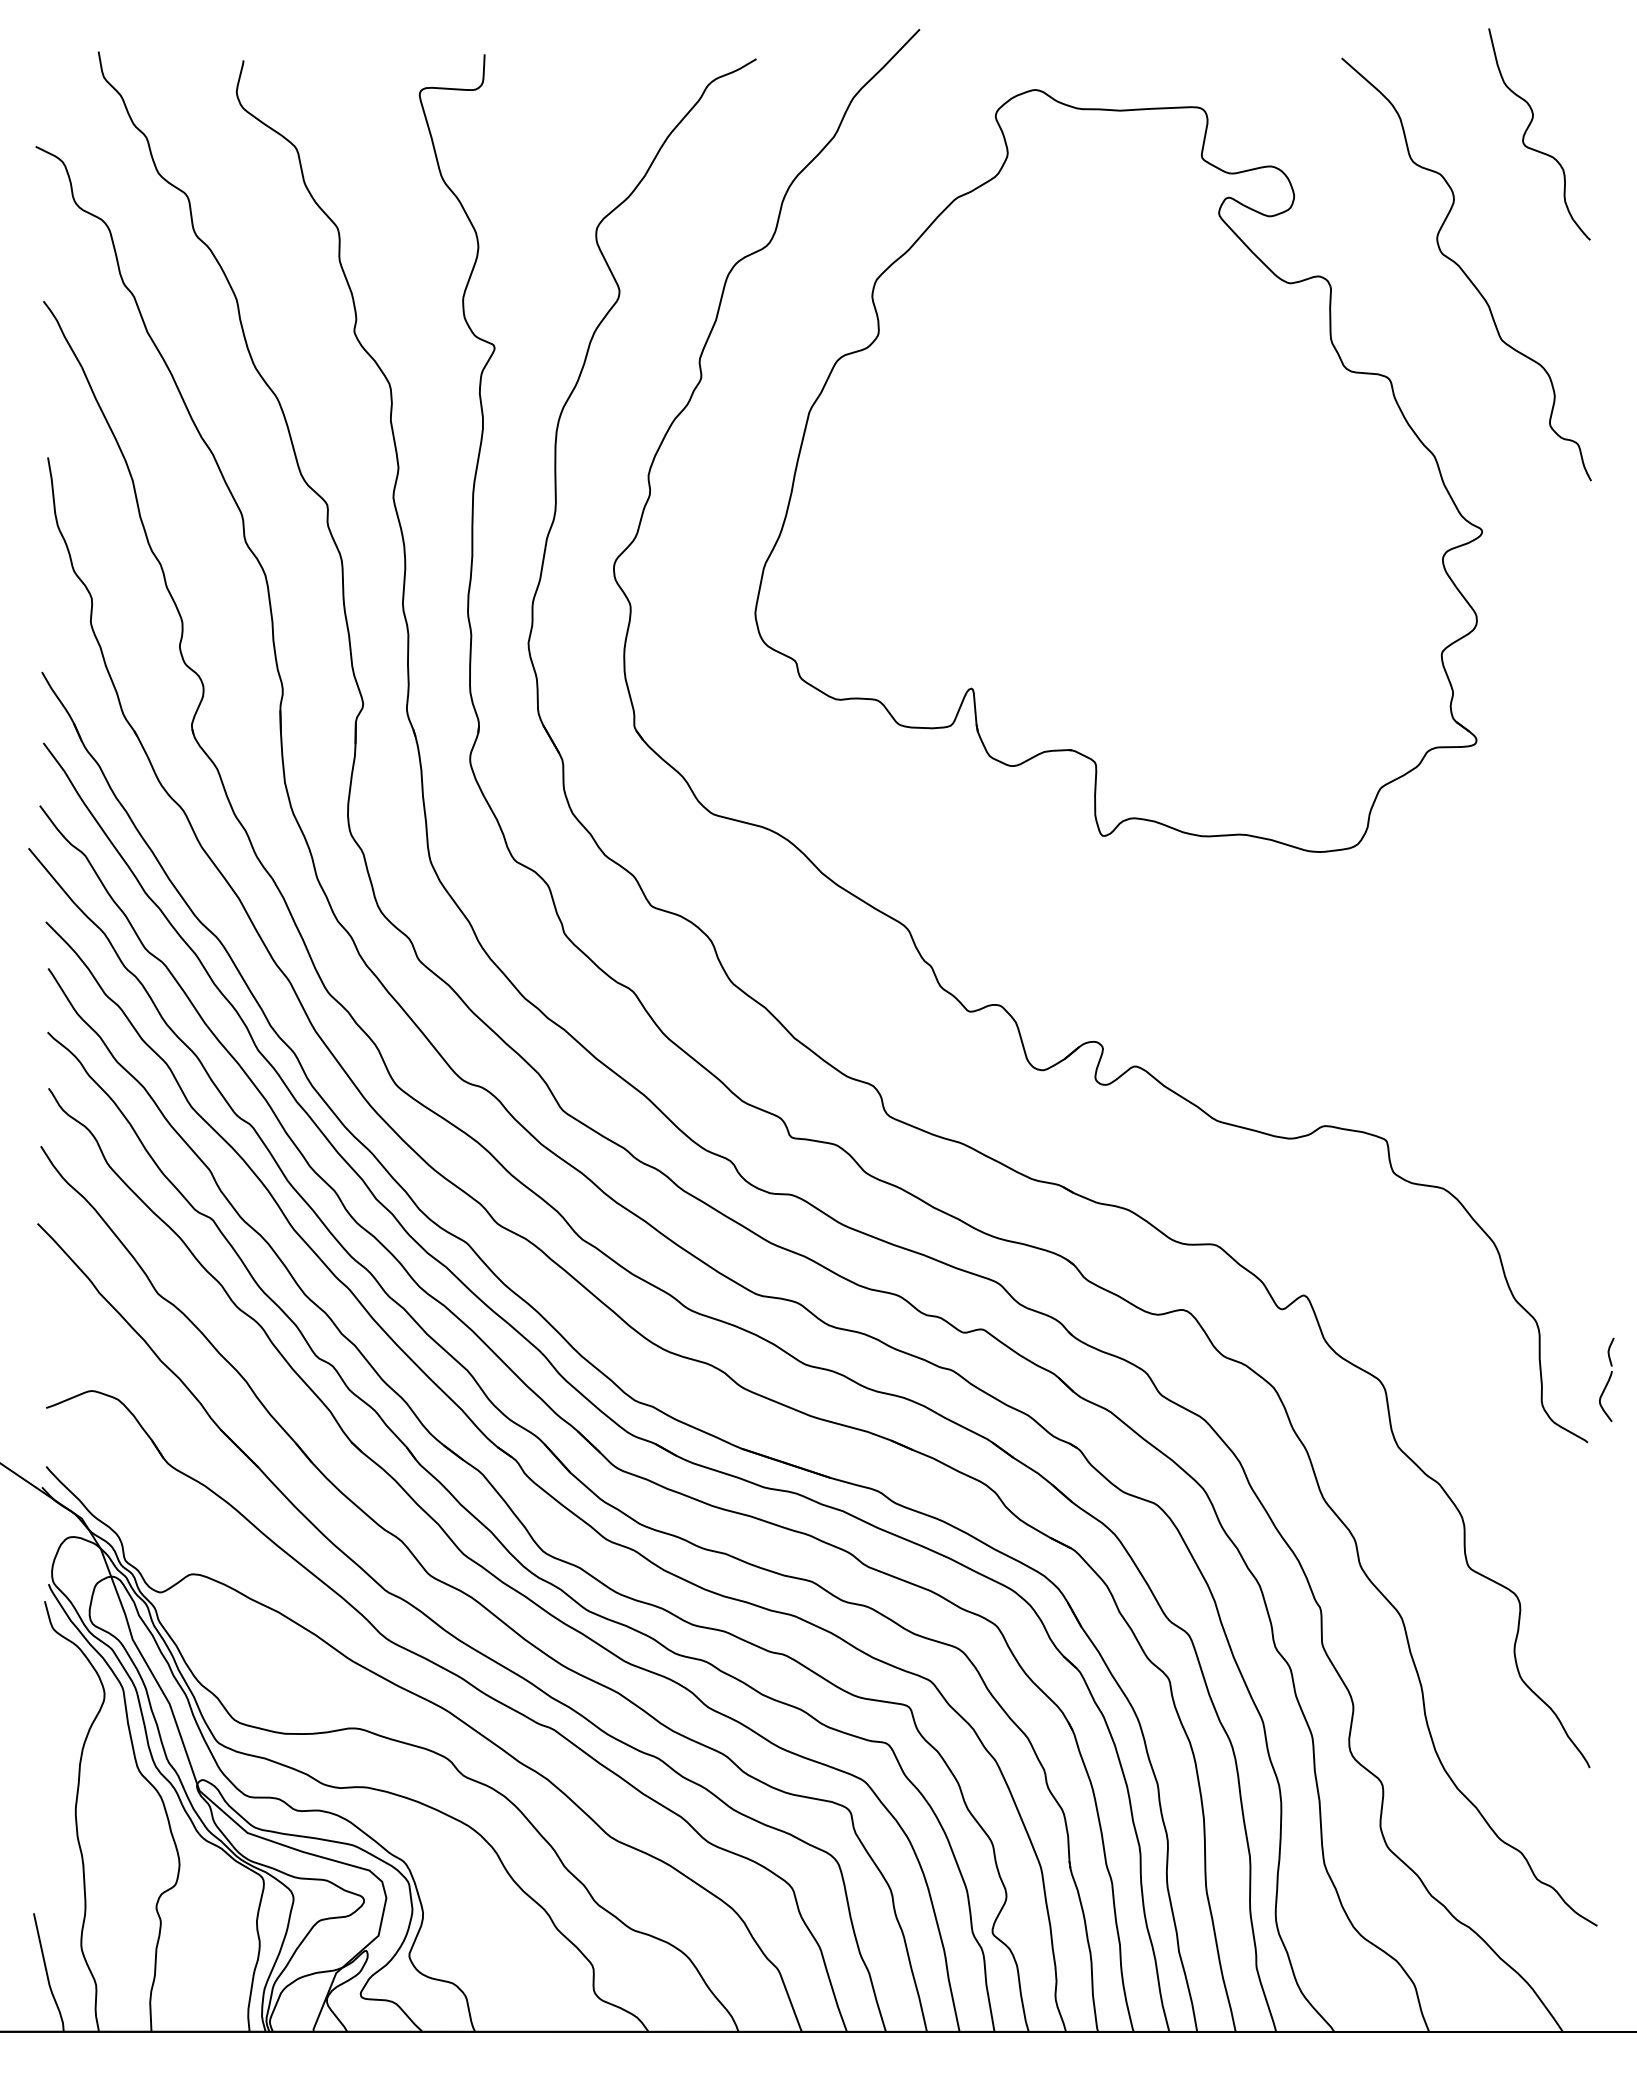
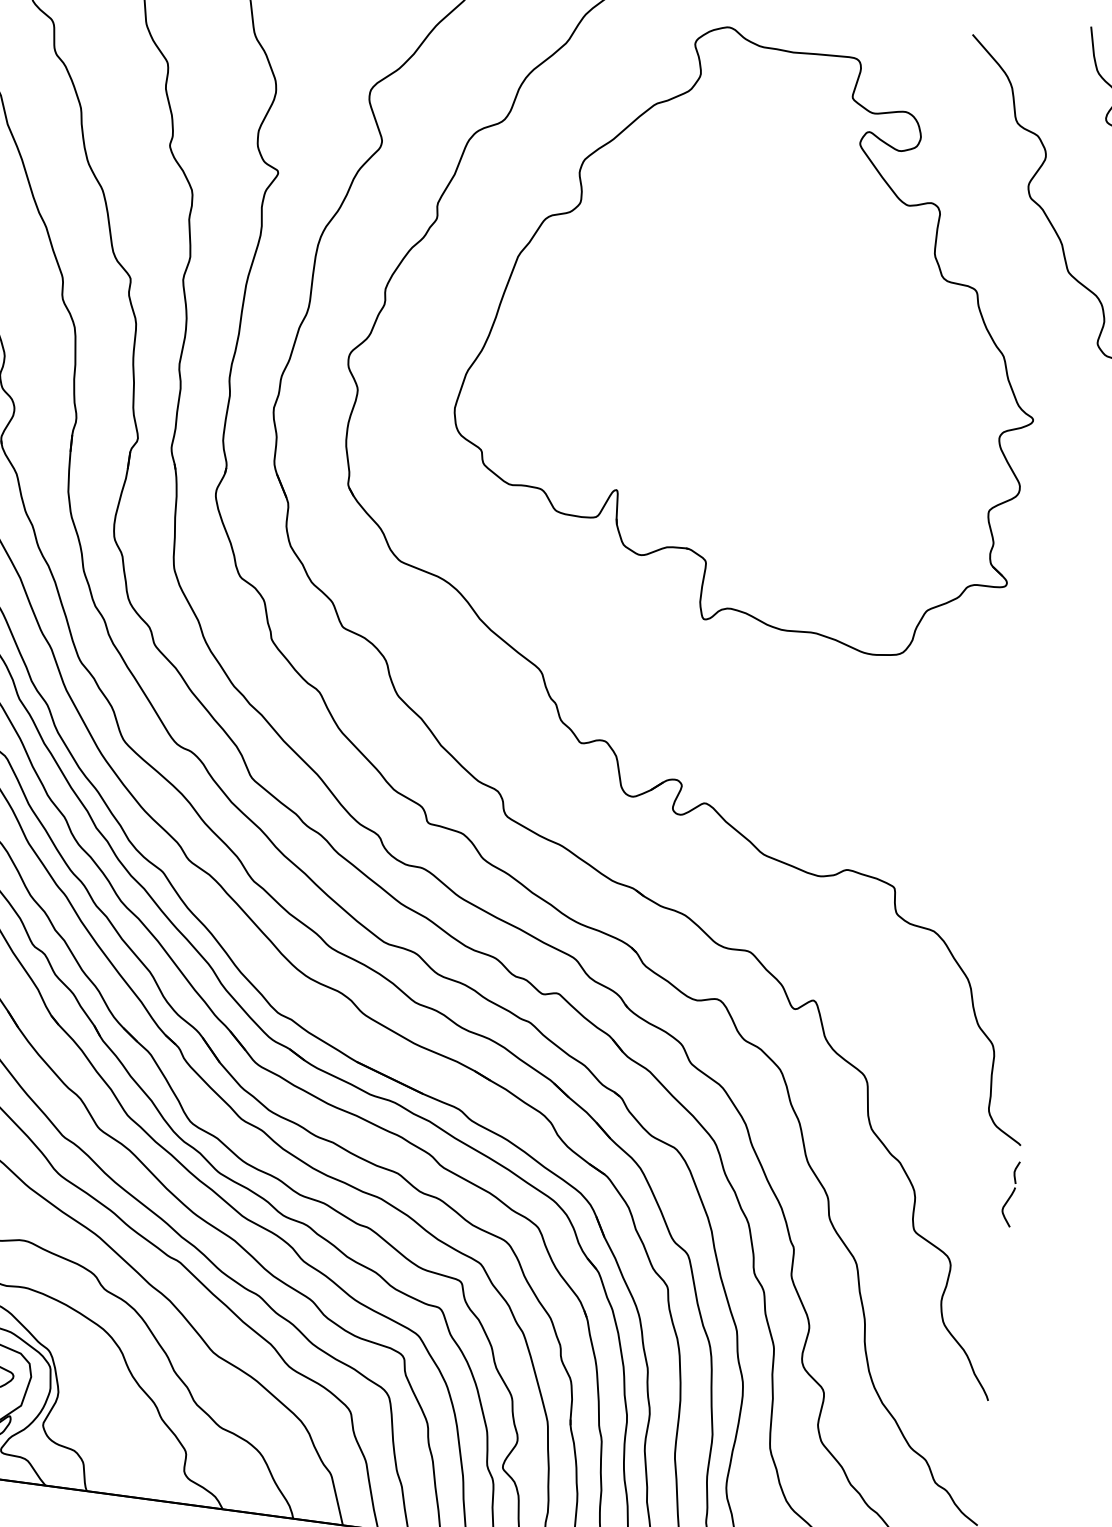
part: (1606, 1379) -> (1010, 1193), moved

